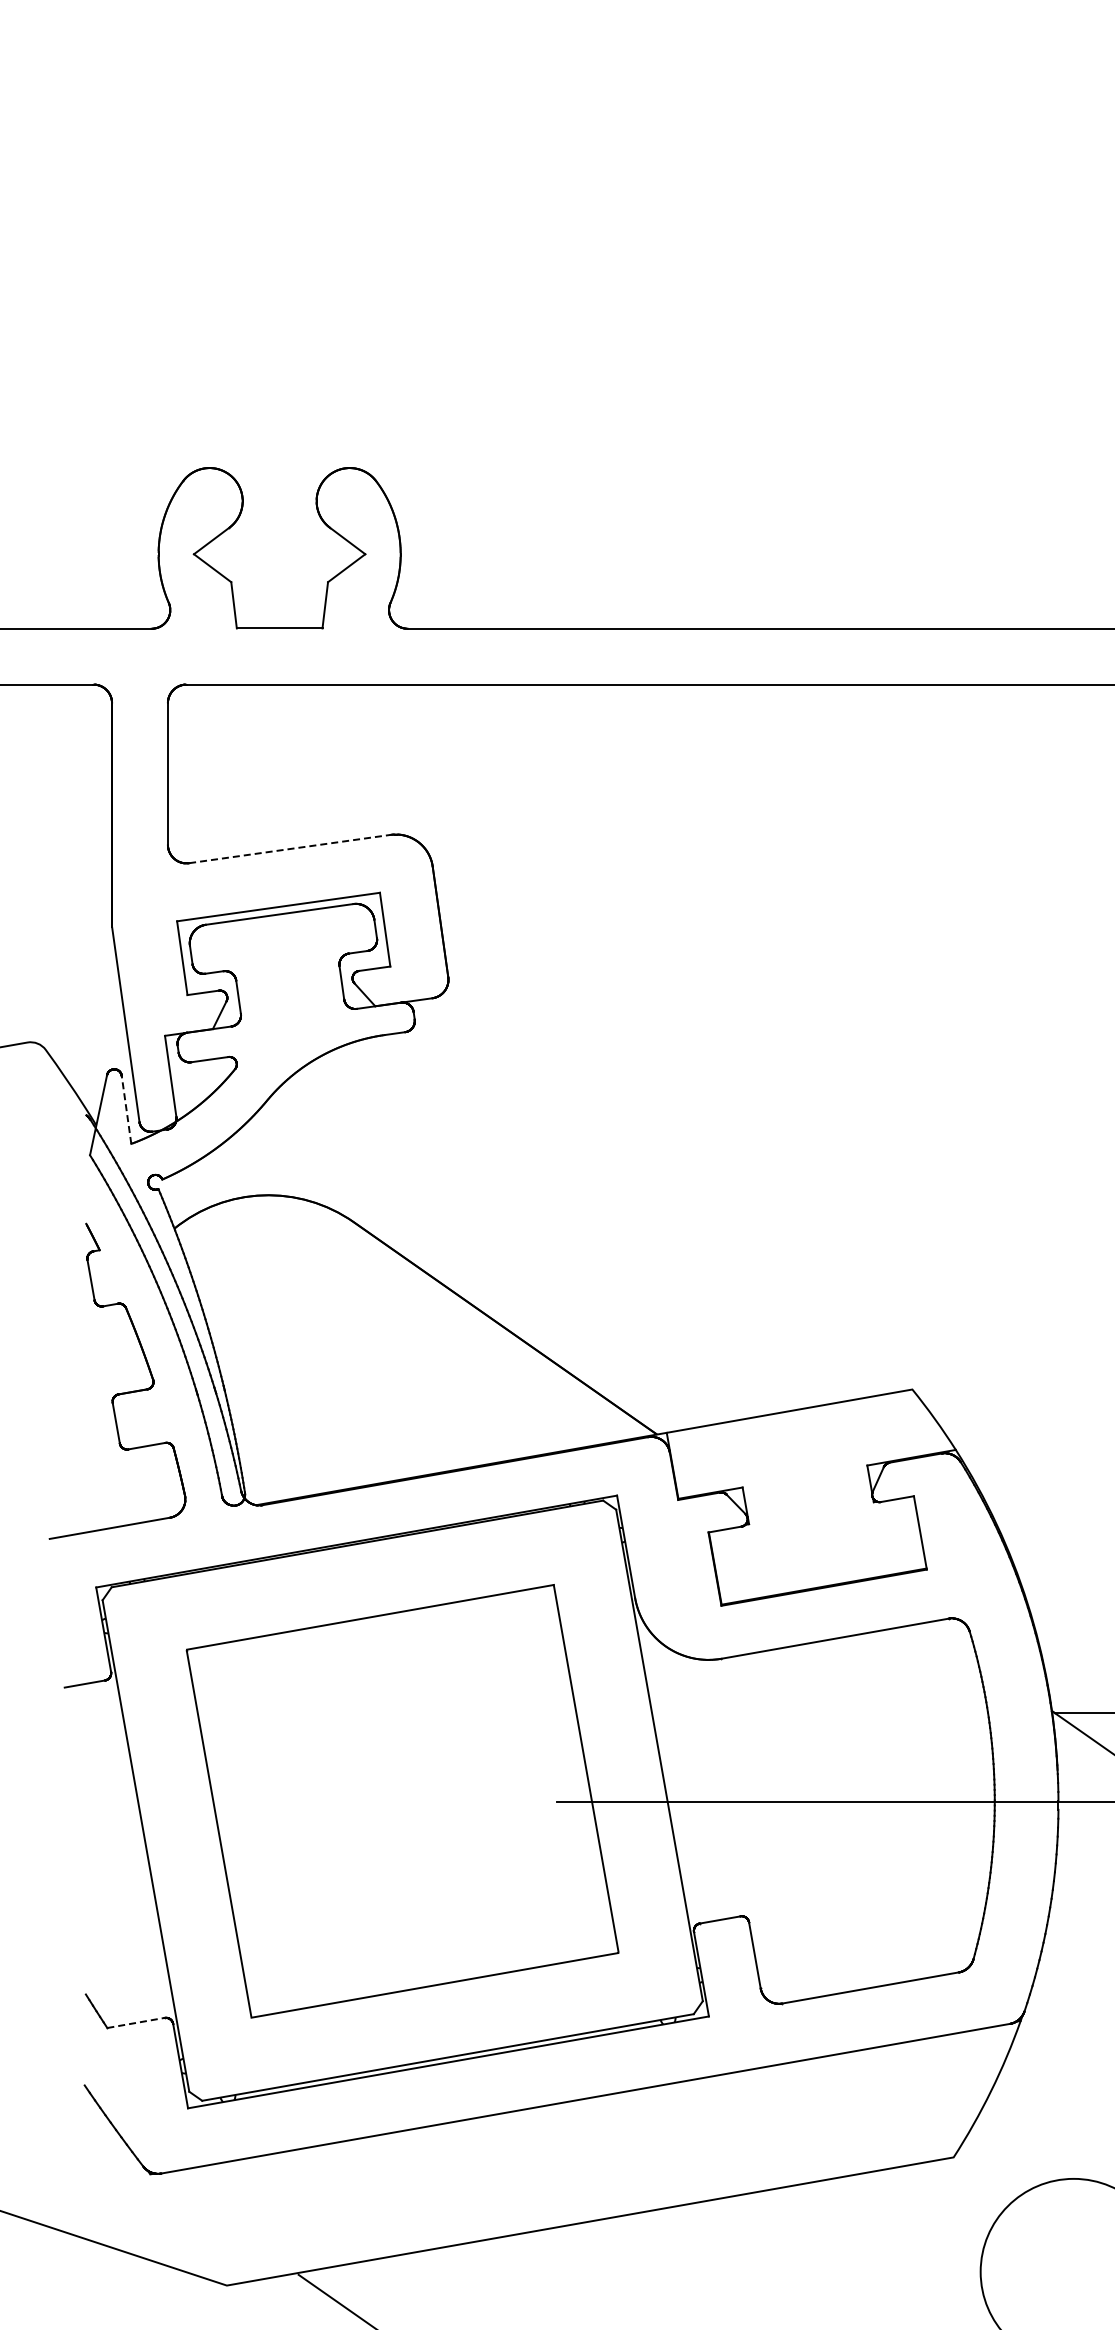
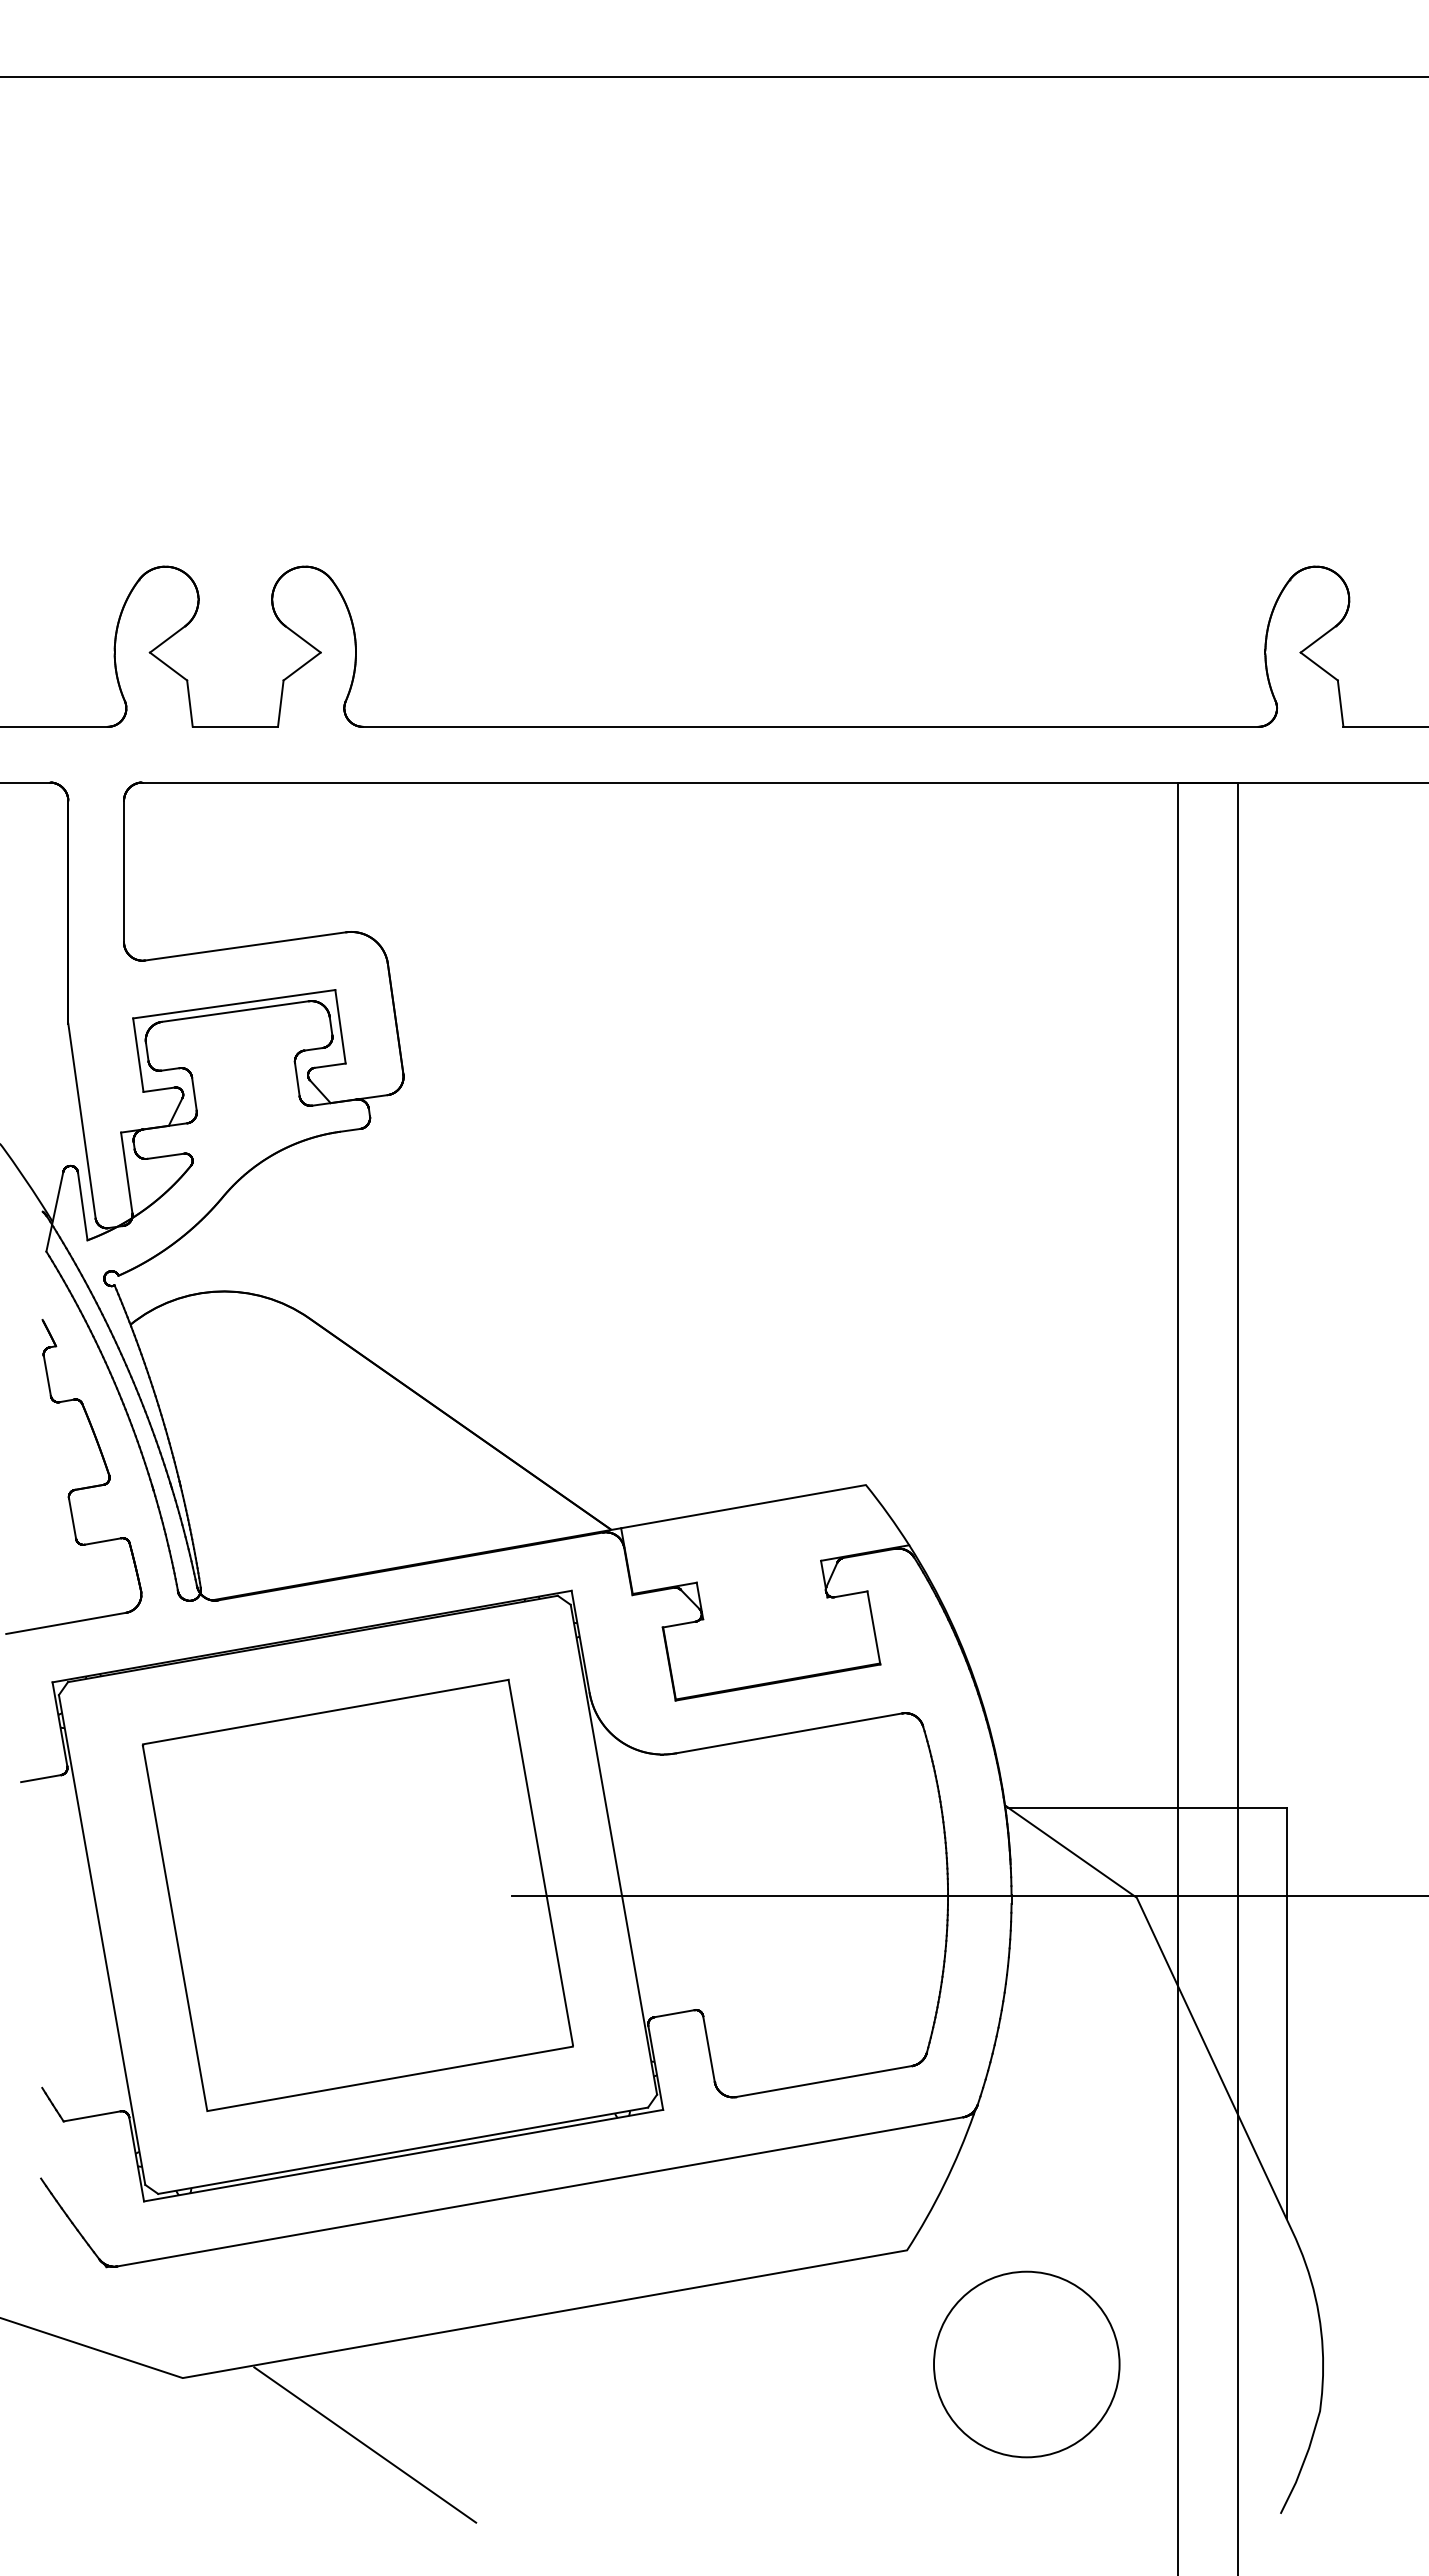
line: (290, 849) -> (246, 946), dashed -> solid
line: (126, 1109) -> (82, 1205), dashed -> solid
line: (136, 2023) -> (92, 2116), dashed -> solid

